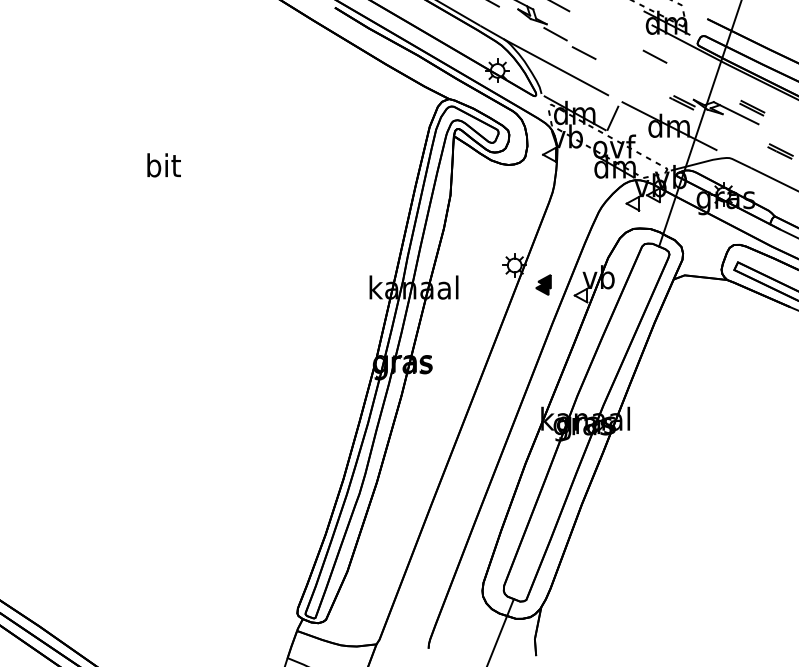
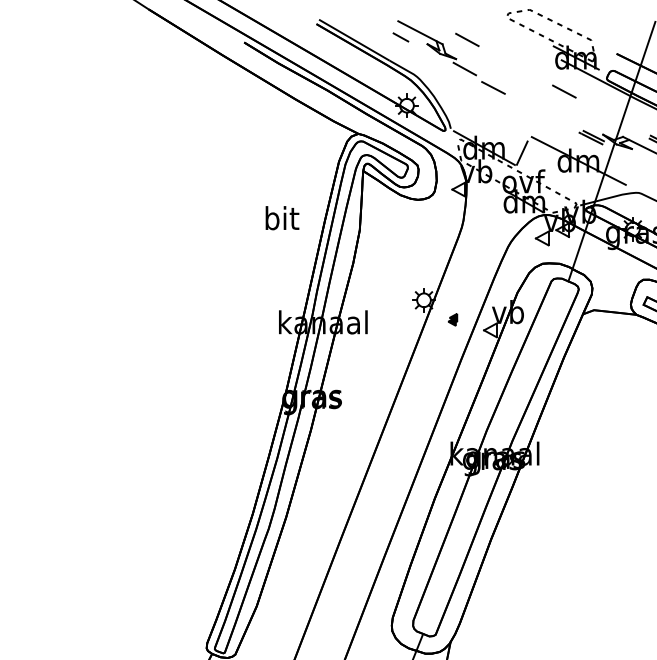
line: (556, 67) -> (465, 102), removed
text: (163, 165) -> (281, 218), moved
part: (543, 284) -> (452, 319), size x0.6

